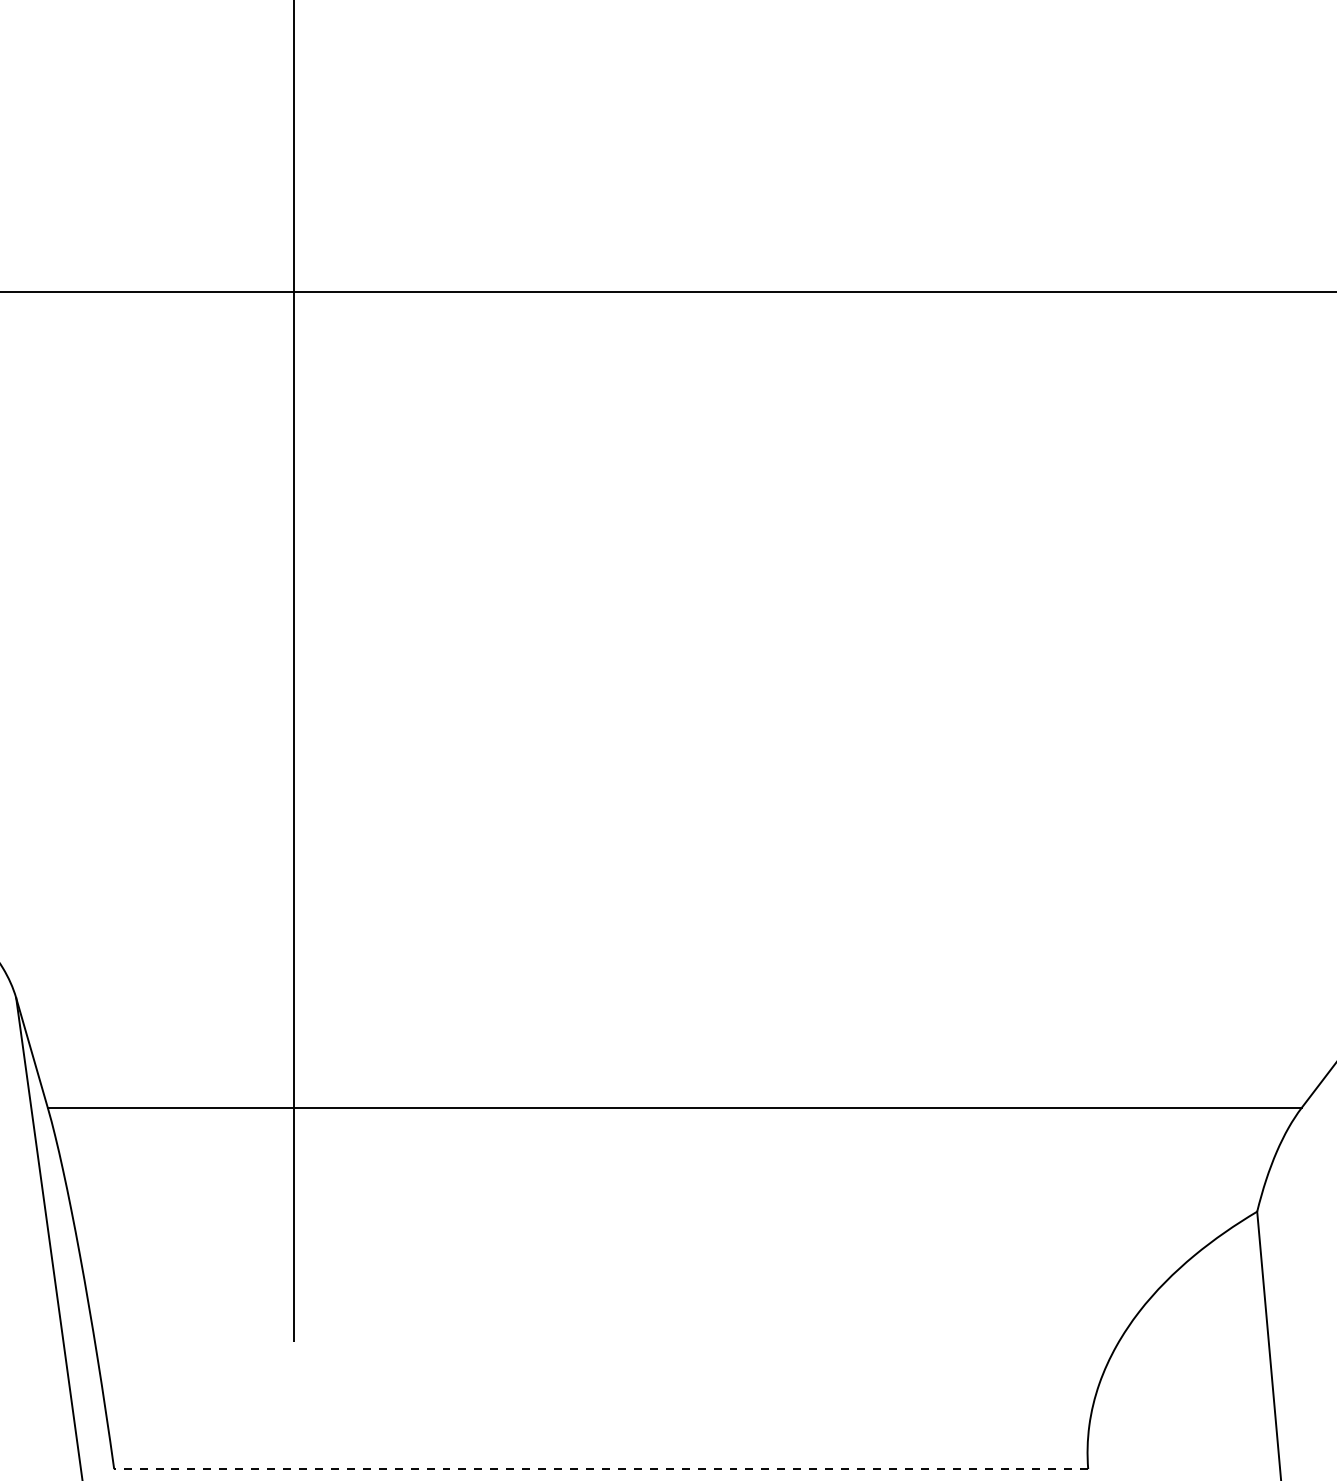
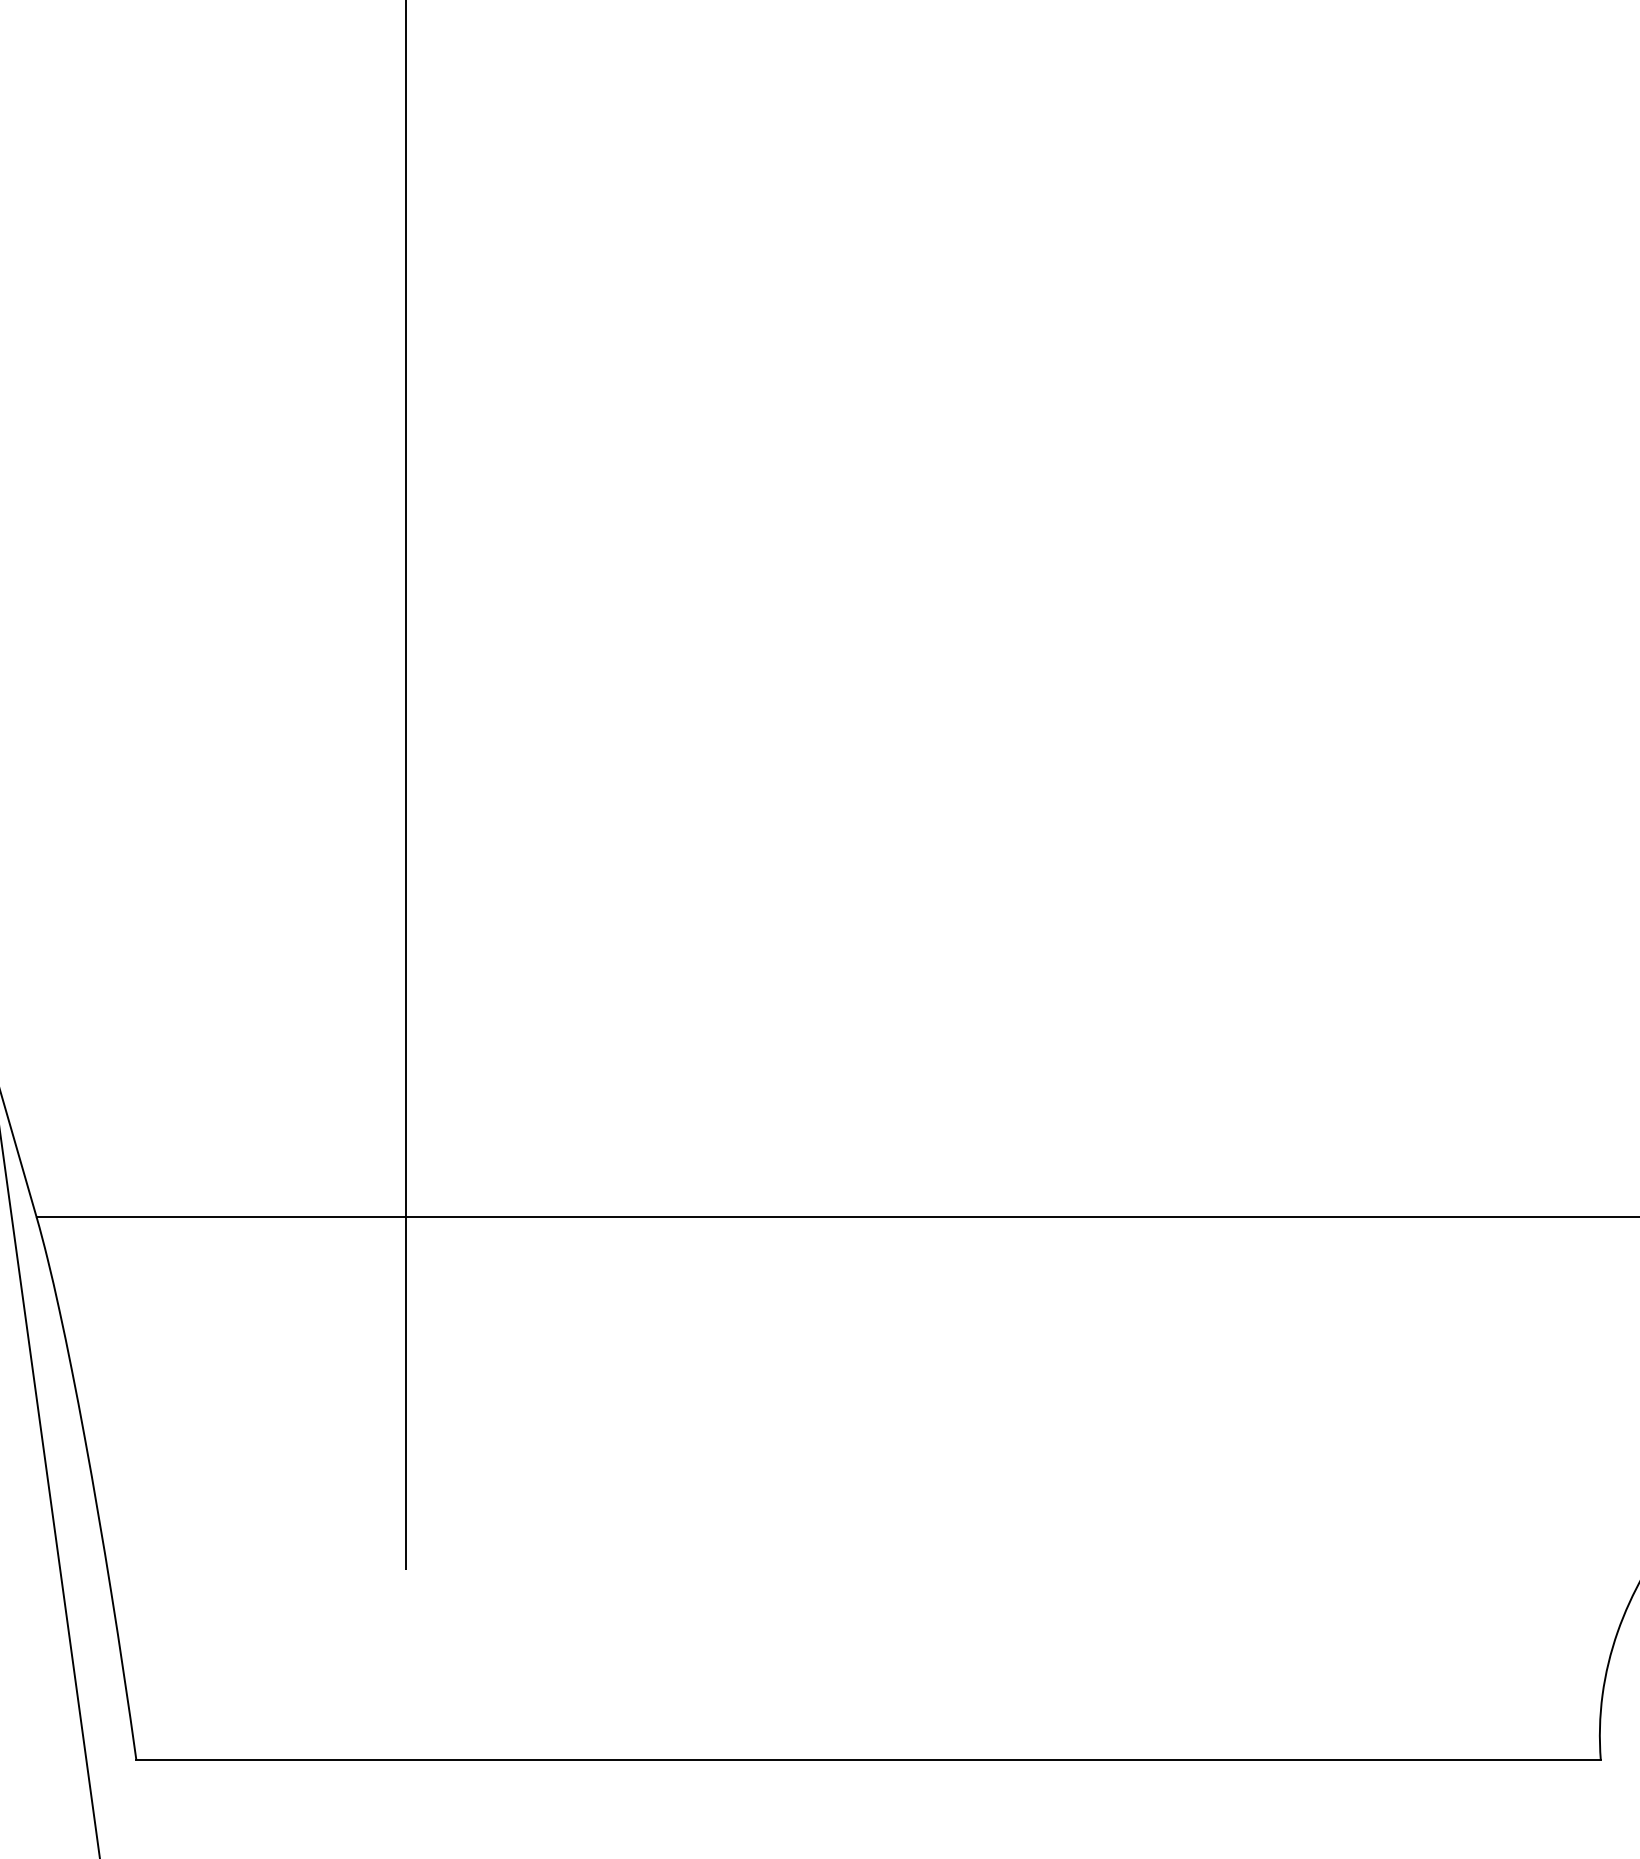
line: (600, 1469) -> (867, 1760), dashed -> solid

